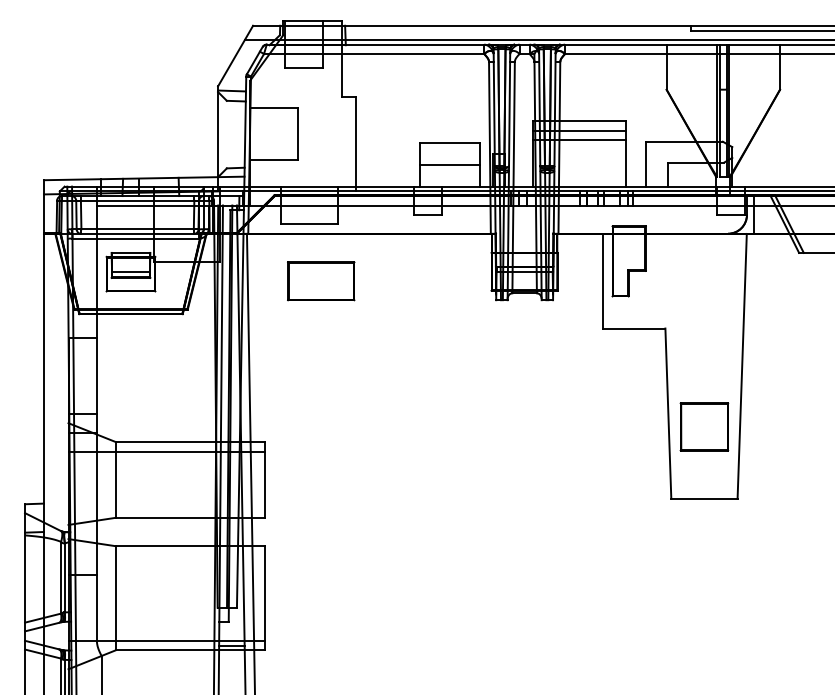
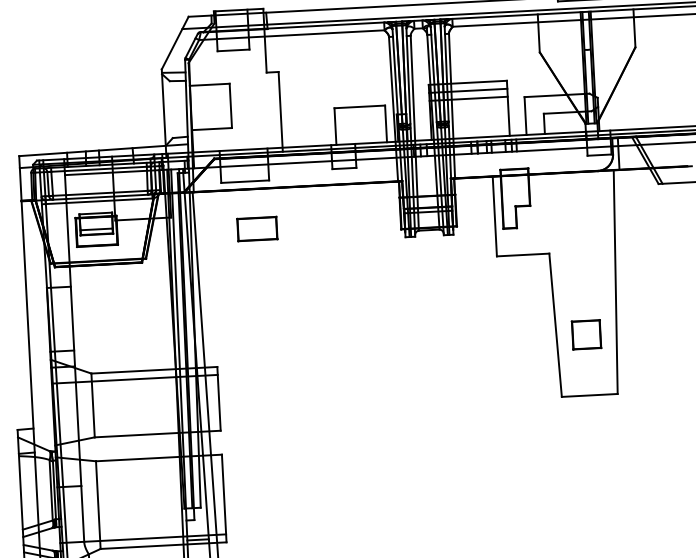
line: (450, 164) -> (361, 124), removed
part: (321, 281) -> (257, 229), size x0.7
part: (704, 426) -> (586, 334), size x0.7

